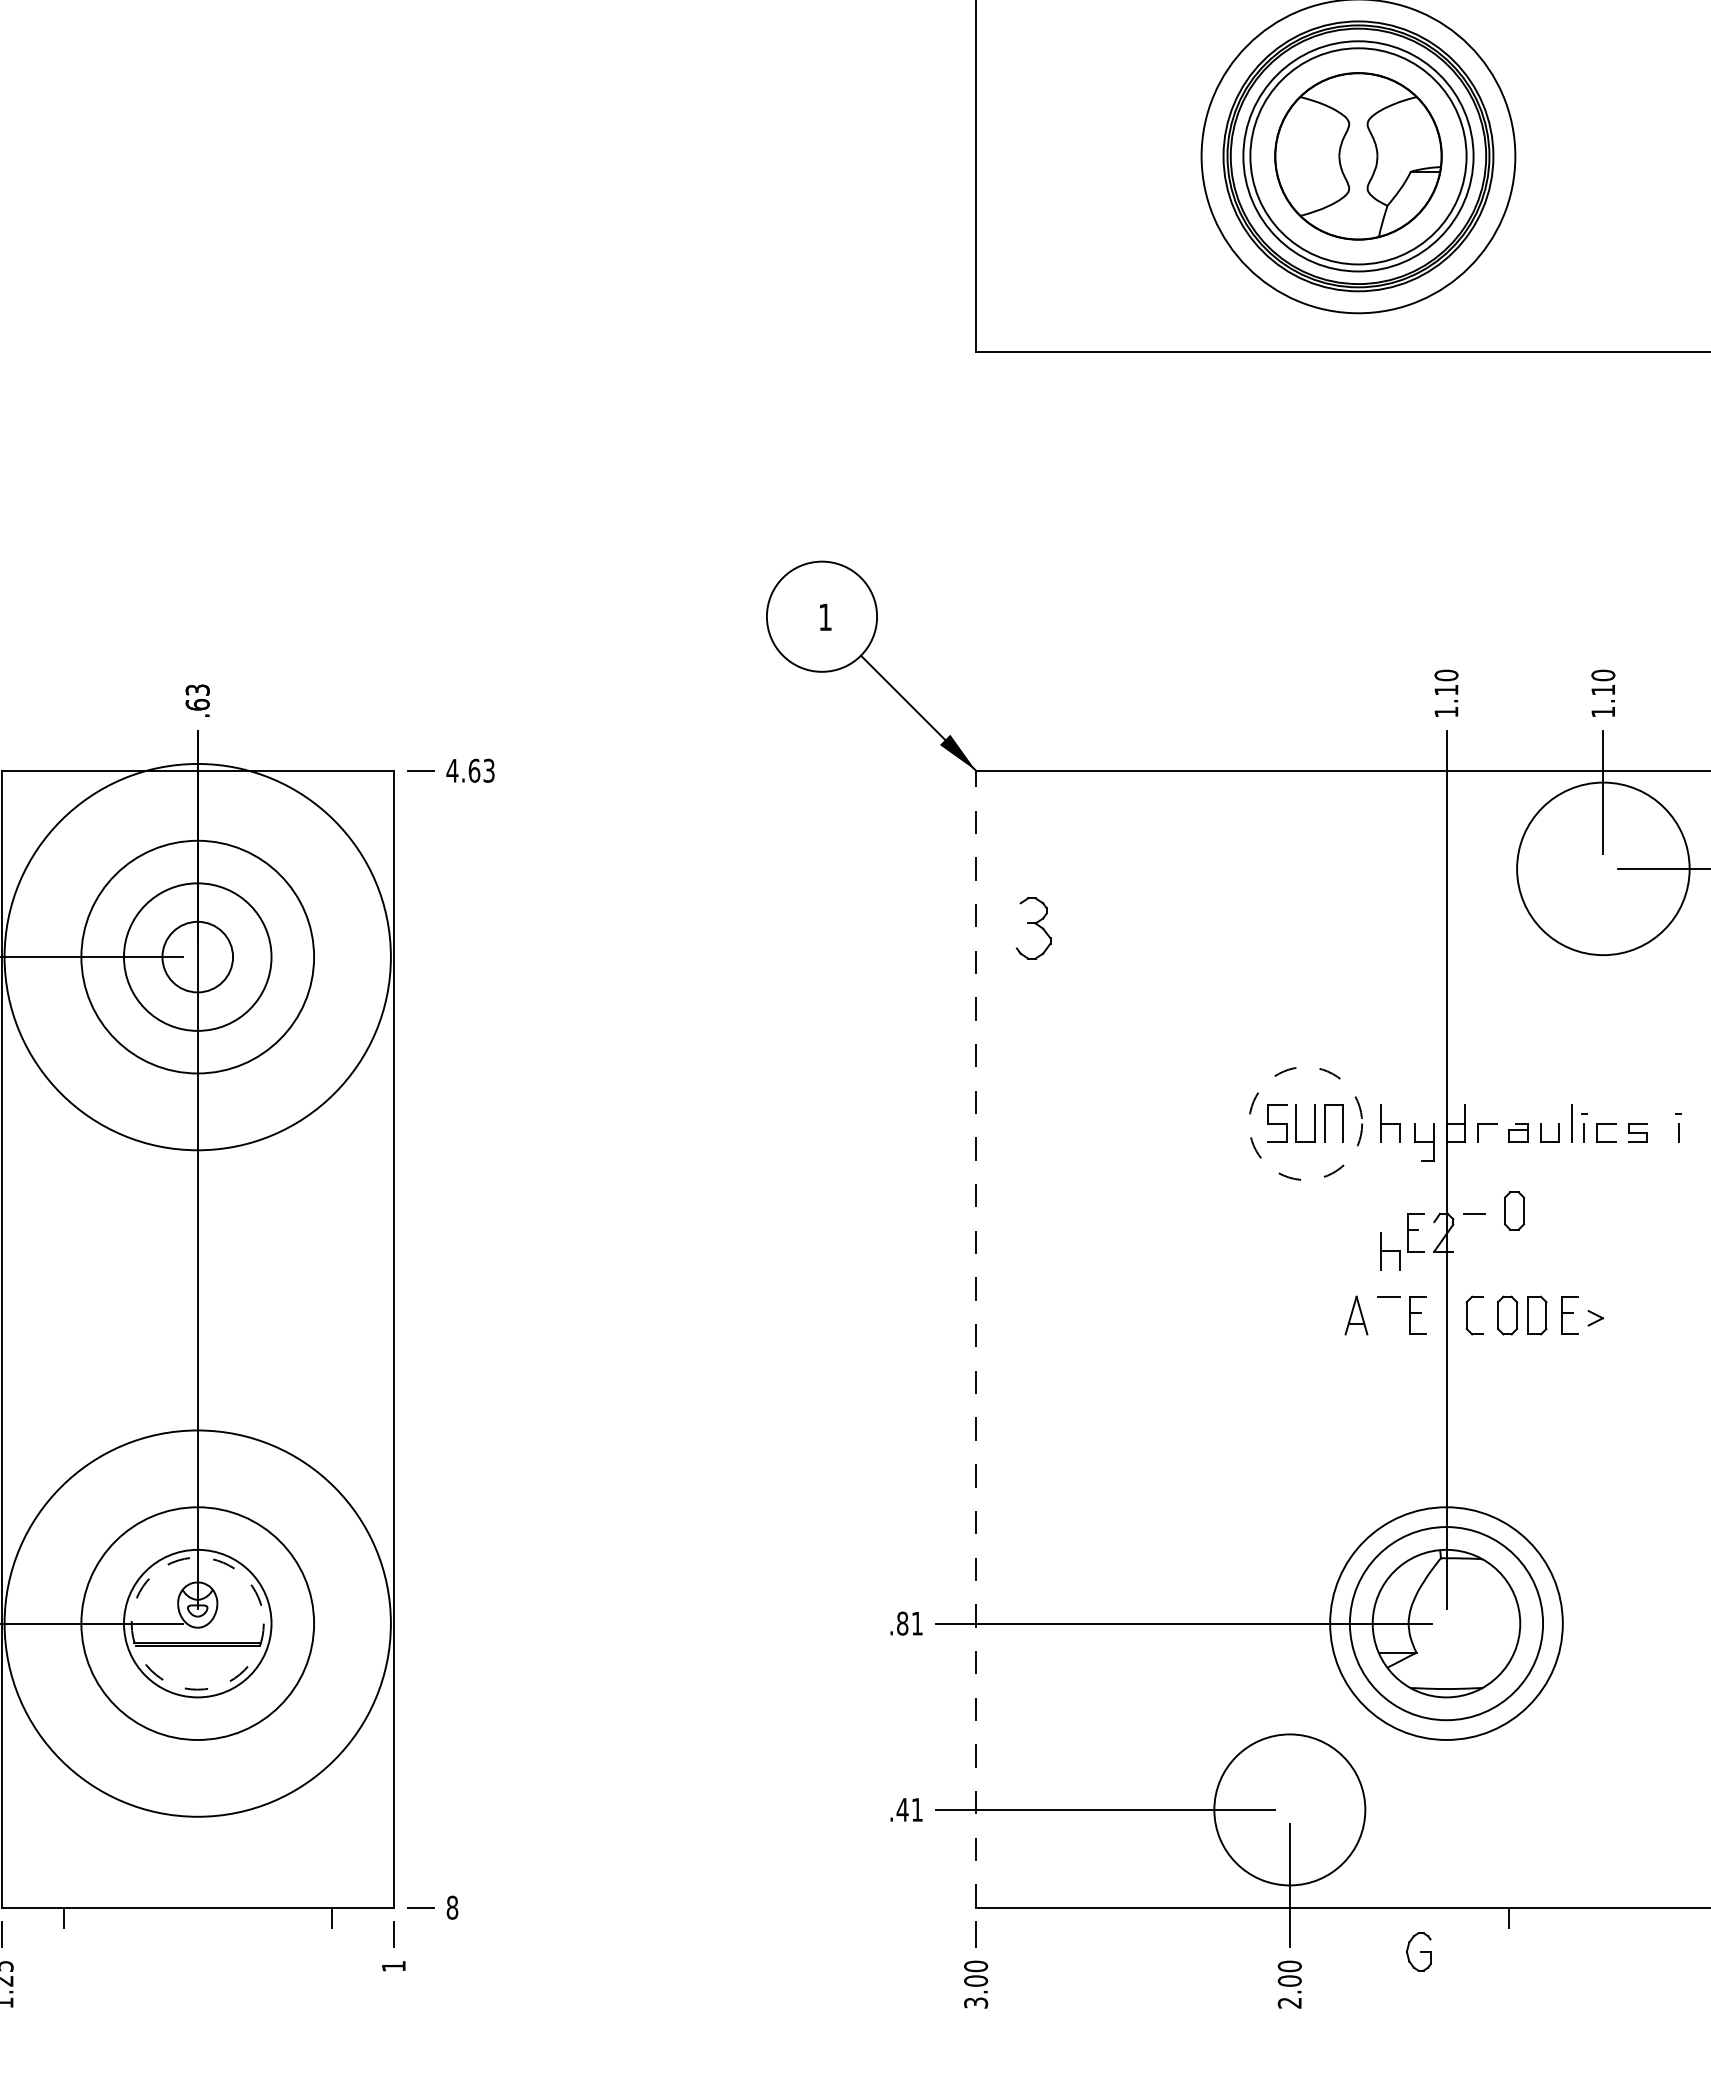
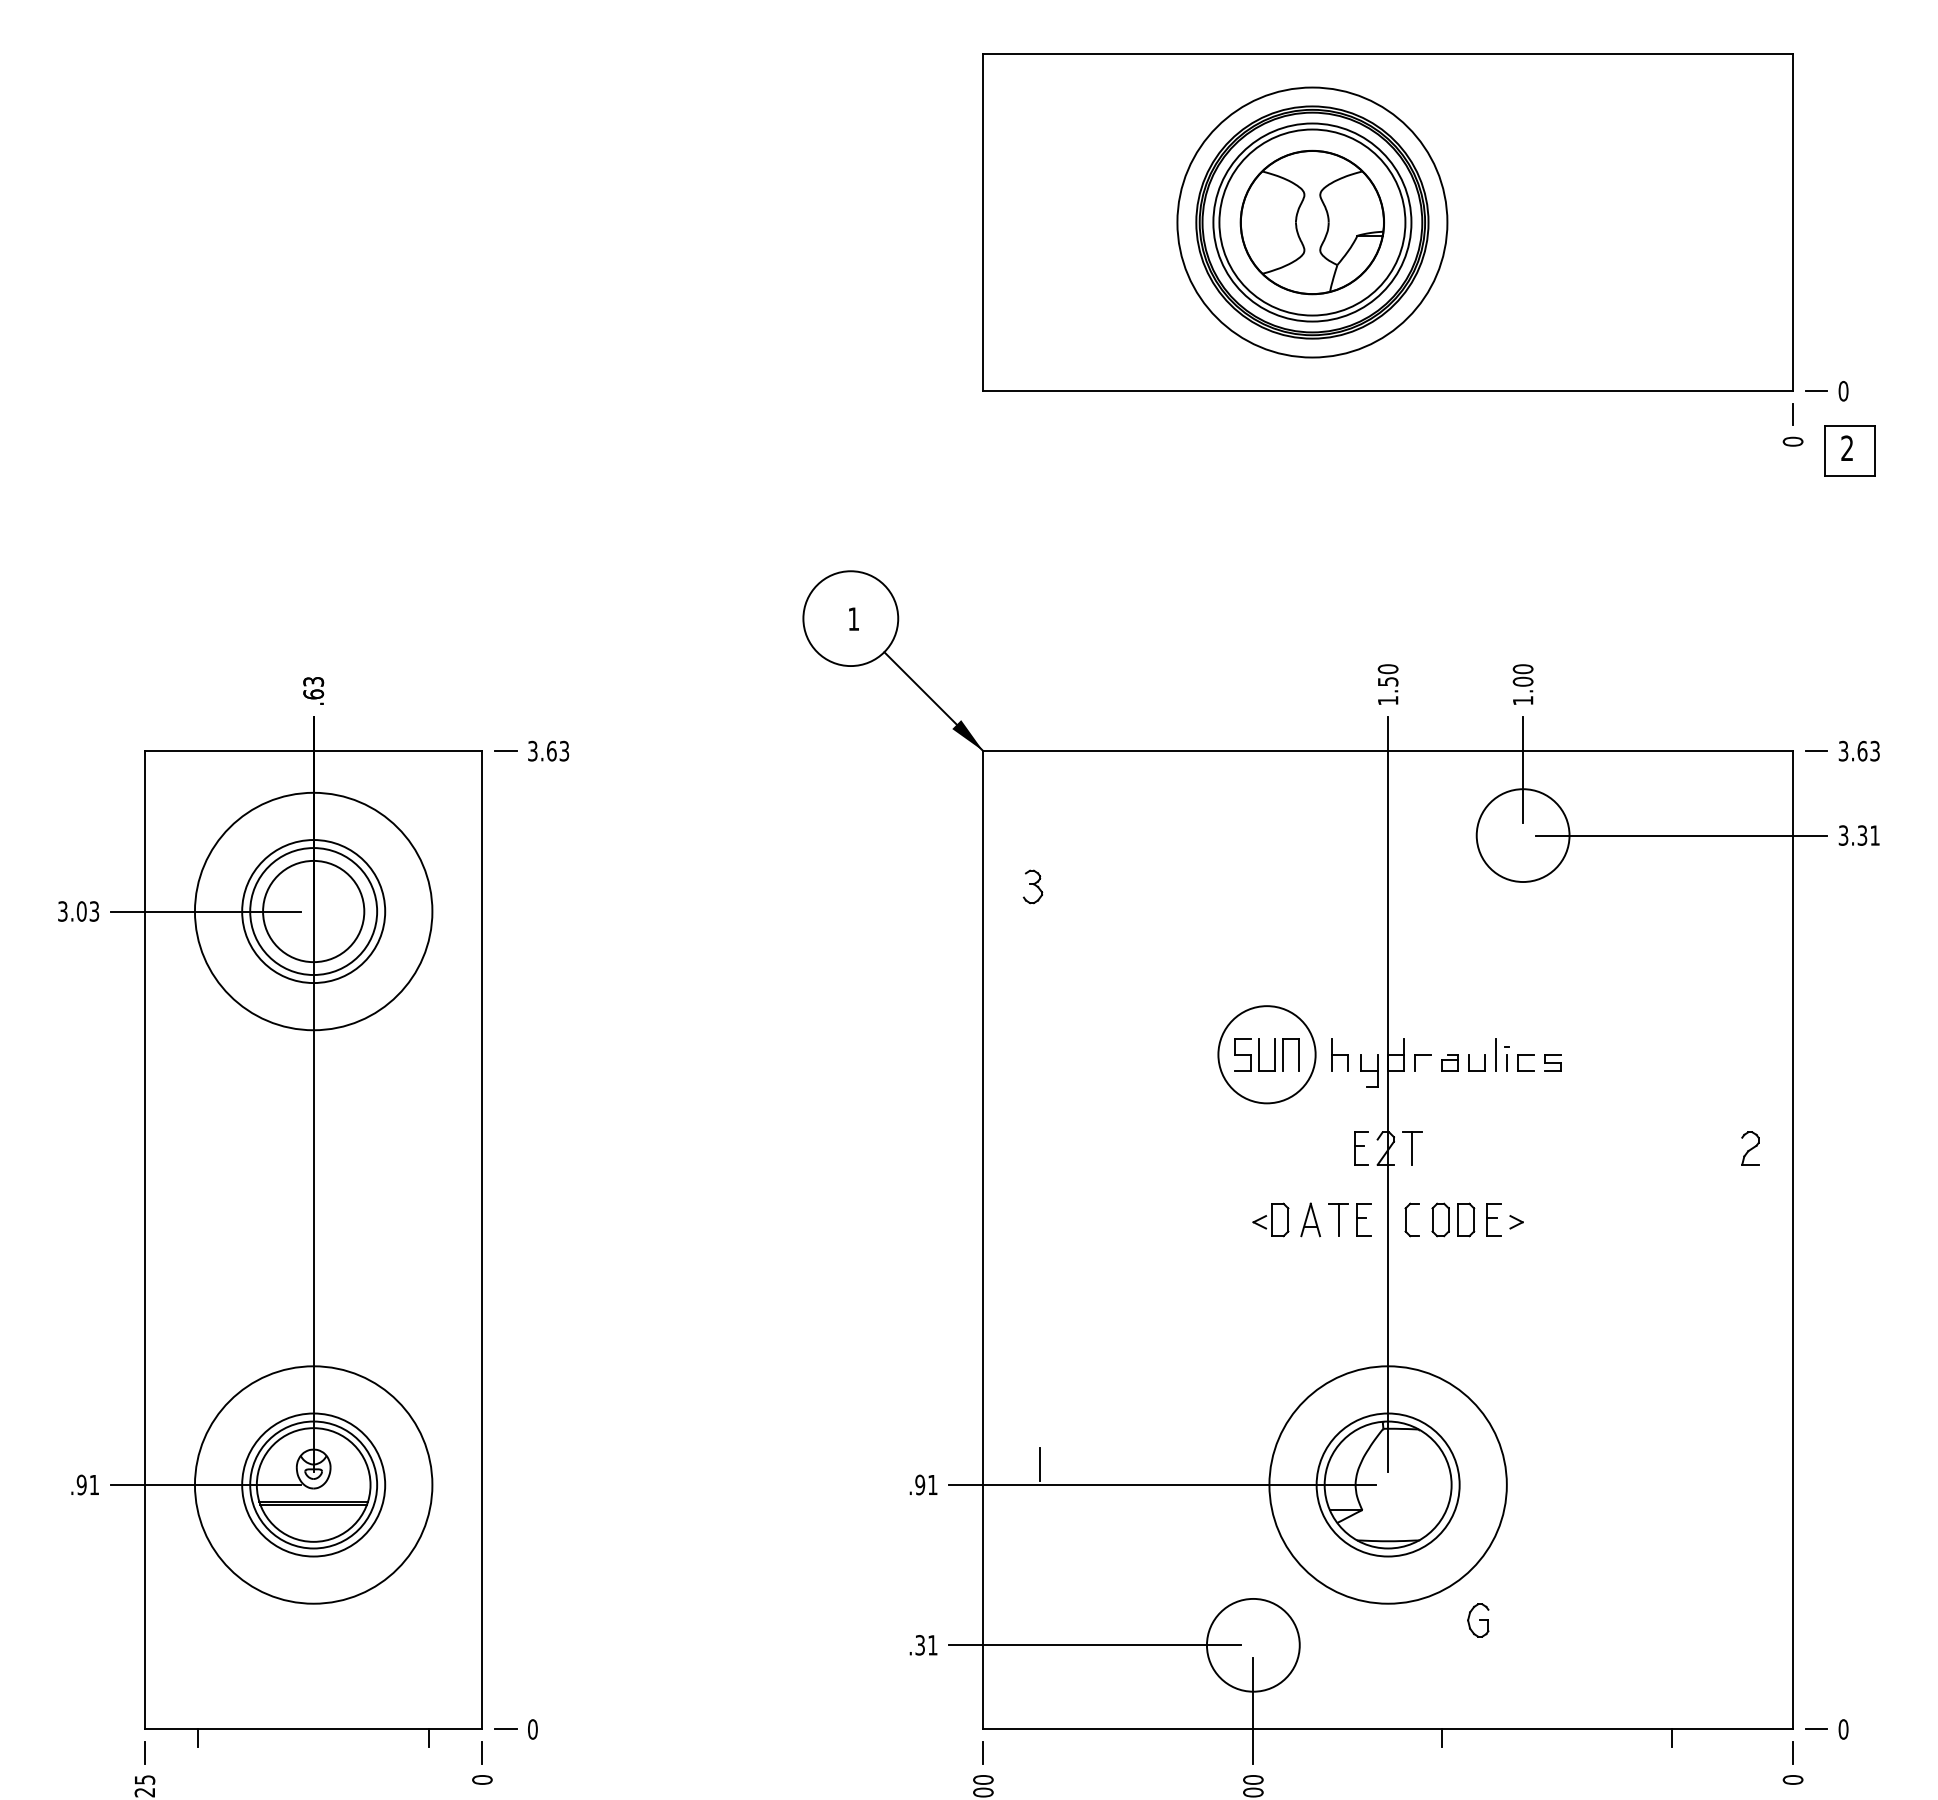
text: (1446, 689) -> (1388, 681), 1.10 -> 1.50
text: (1602, 689) -> (1522, 681), 1.10 -> 1.00
text: (452, 769) -> (532, 750), 4.63 -> 3.63
circle: (1602, 868) -> (1522, 835), size x0.62
part: (1033, 928) -> (1032, 886), size x0.62
circle: (197, 957) -> (313, 911), size x0.71
circle: (197, 957) -> (313, 911), size x0.71
circle: (197, 957) -> (313, 911), size x1.67
circle: (1305, 1123) -> (1266, 1054), dashed -> solid
part: (1678, 1127) -> (1587, 1058), removed
part: (1514, 1210) -> (1446, 1129), removed
line: (1474, 1232) -> (1412, 1148), added
part: (1389, 1251) -> (1339, 1164), removed
part: (1309, 1315) -> (1270, 1219), added
line: (1388, 1315) -> (1338, 1219), added
line: (976, 1338) -> (983, 1239), dashed -> solid
line: (1042, 1599) -> (1040, 1464), added
circle: (197, 1623) -> (313, 1484), dashed -> solid
circle: (197, 1623) -> (313, 1484), size x0.71
circle: (197, 1623) -> (313, 1484), size x0.71
text: (902, 1623) -> (920, 1484), .81 -> .91
circle: (1445, 1623) -> (1387, 1484), size x0.71
circle: (1445, 1623) -> (1387, 1484), size x1.43
circle: (1288, 1808) -> (1252, 1644), size x0.71
text: (902, 1810) -> (920, 1645), .41 -> .31
text: (452, 1907) -> (532, 1729), 8 -> 0
part: (1419, 1951) -> (1478, 1620), moved
text: (393, 1965) -> (482, 1779), 1 -> 0

